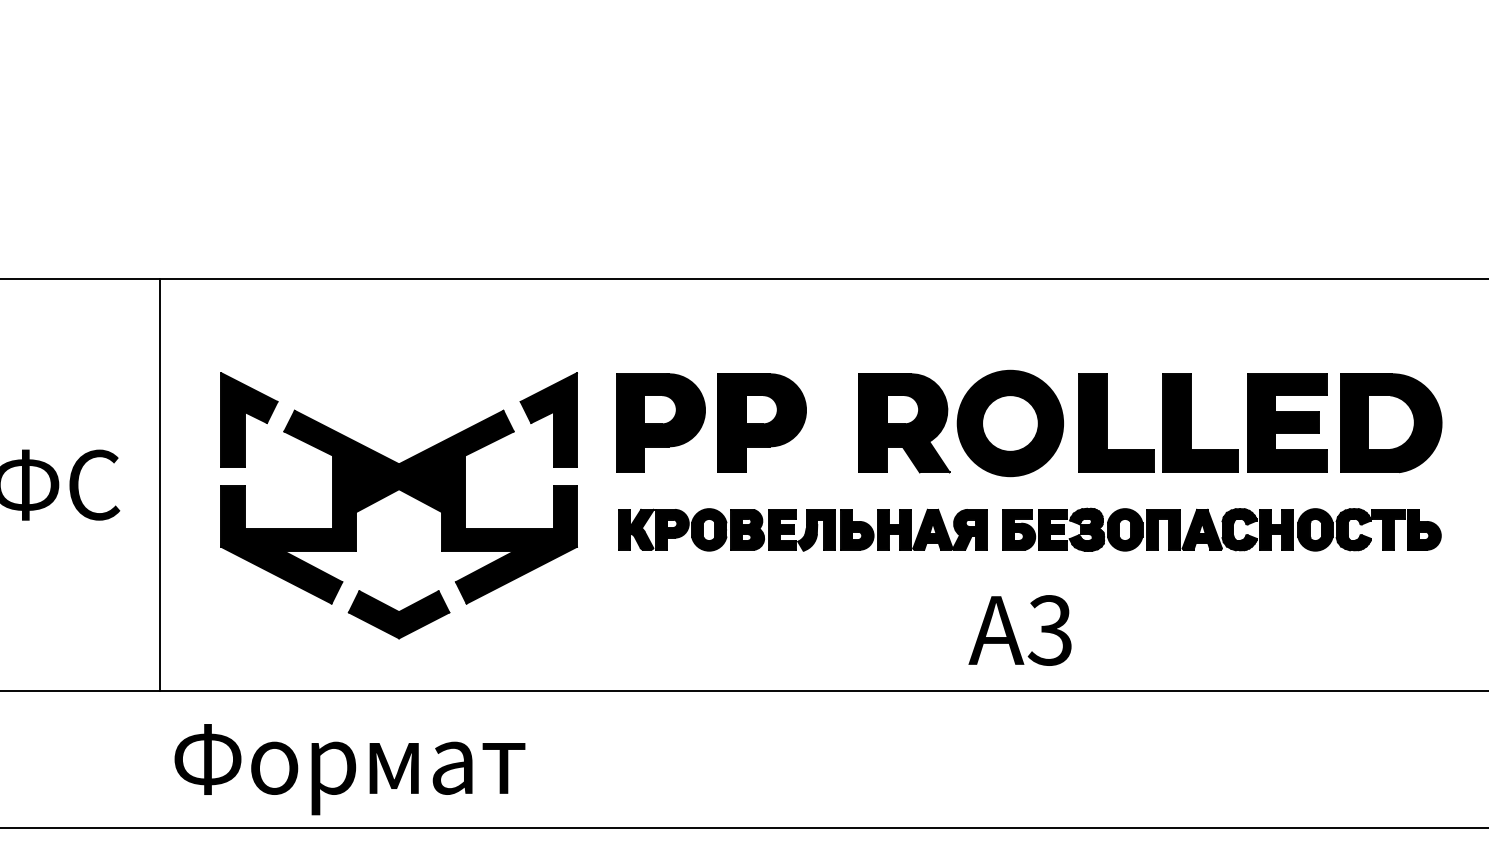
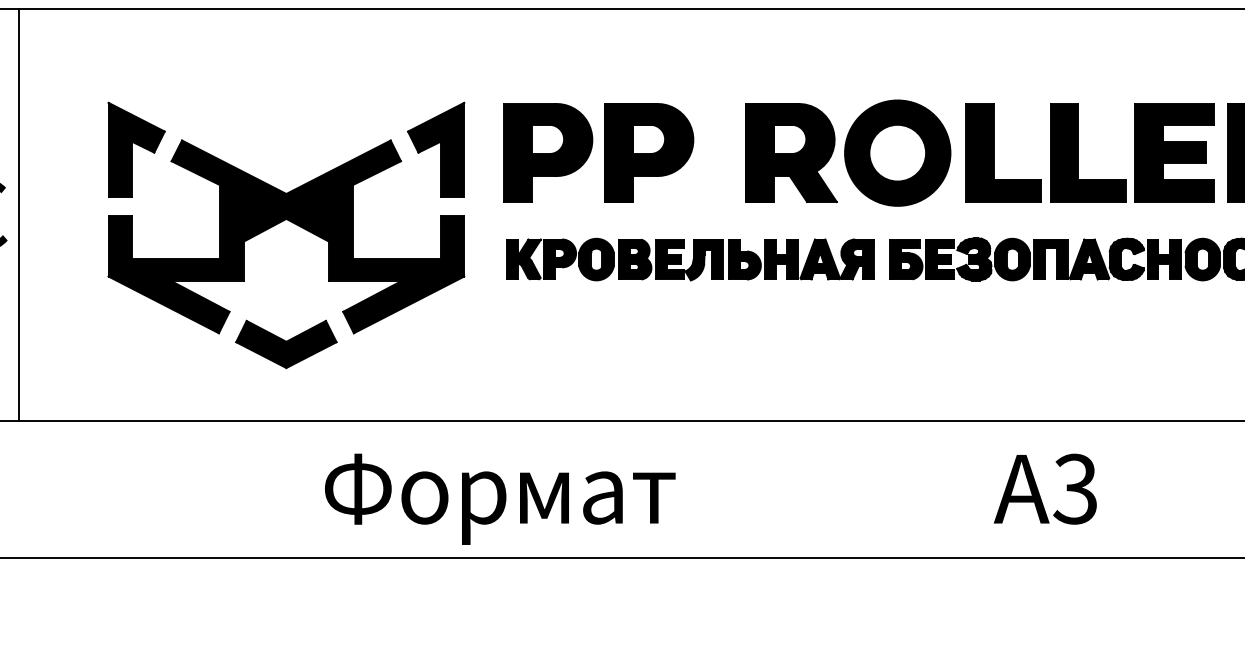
line: (159, 485) -> (18, 215), moved
text: (1019, 630) -> (1044, 489), moved
text: (349, 769) -> (499, 499), moved

